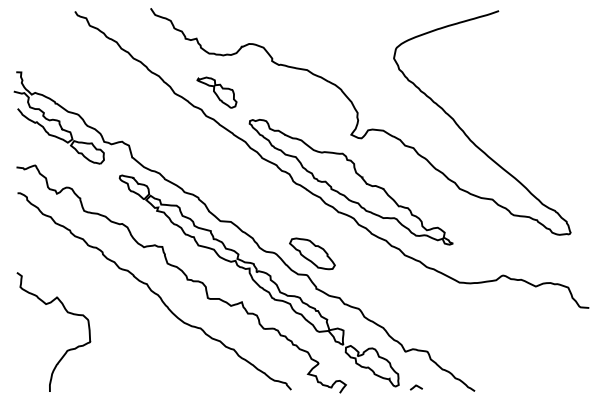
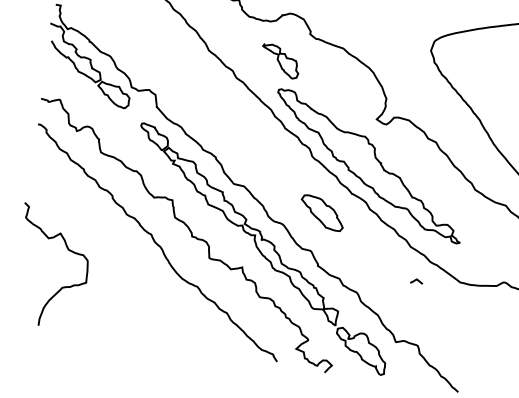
part: (216, 92) -> (279, 61), moved
part: (312, 253) -> (322, 212), moved
line: (415, 387) -> (415, 281), moved

